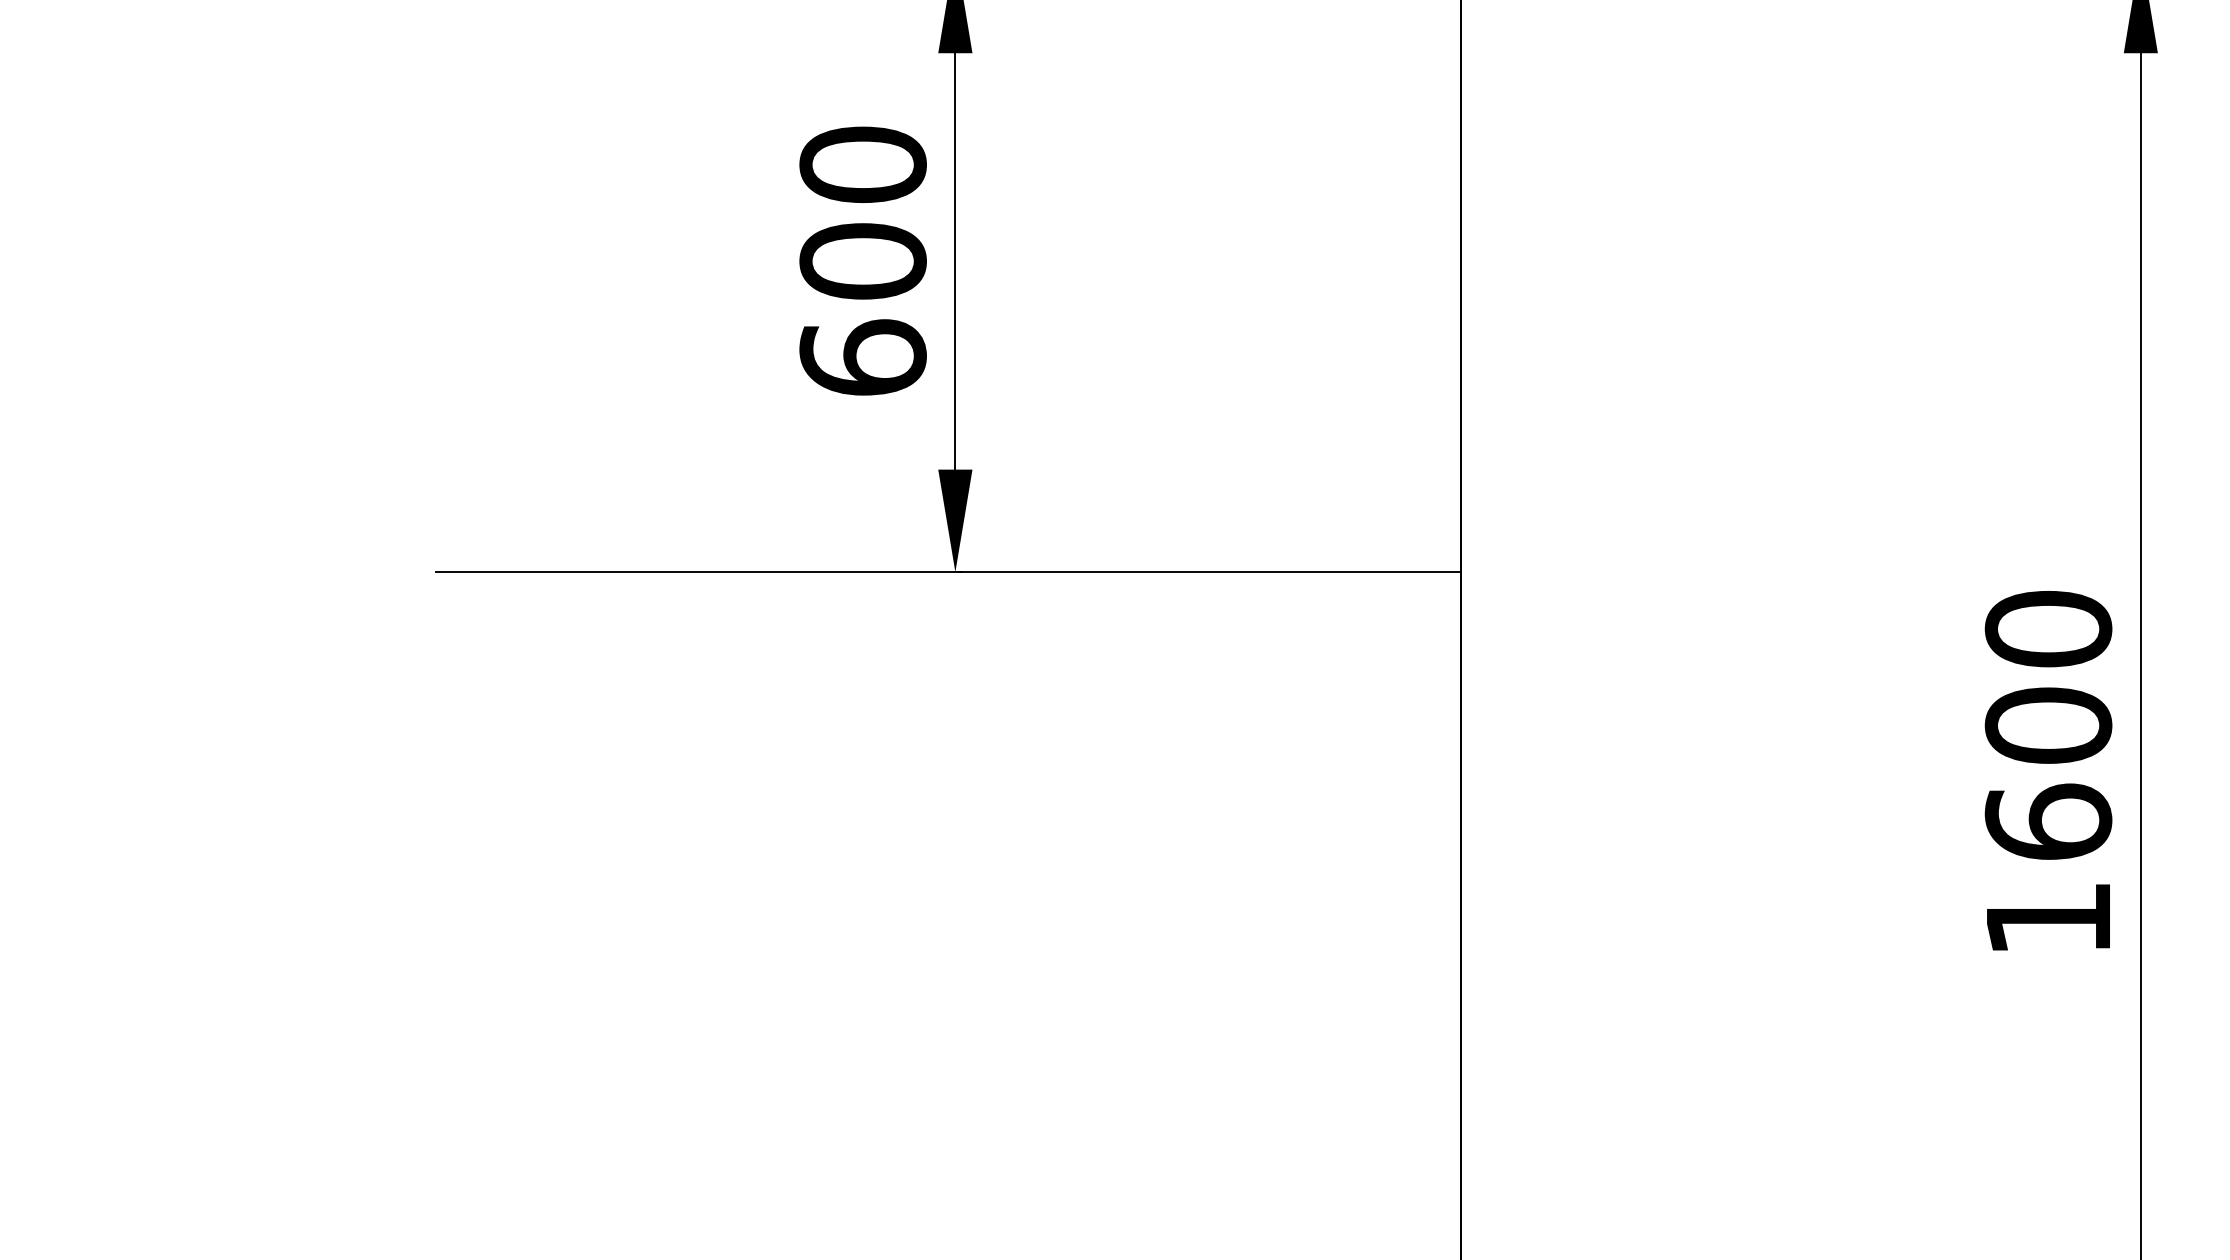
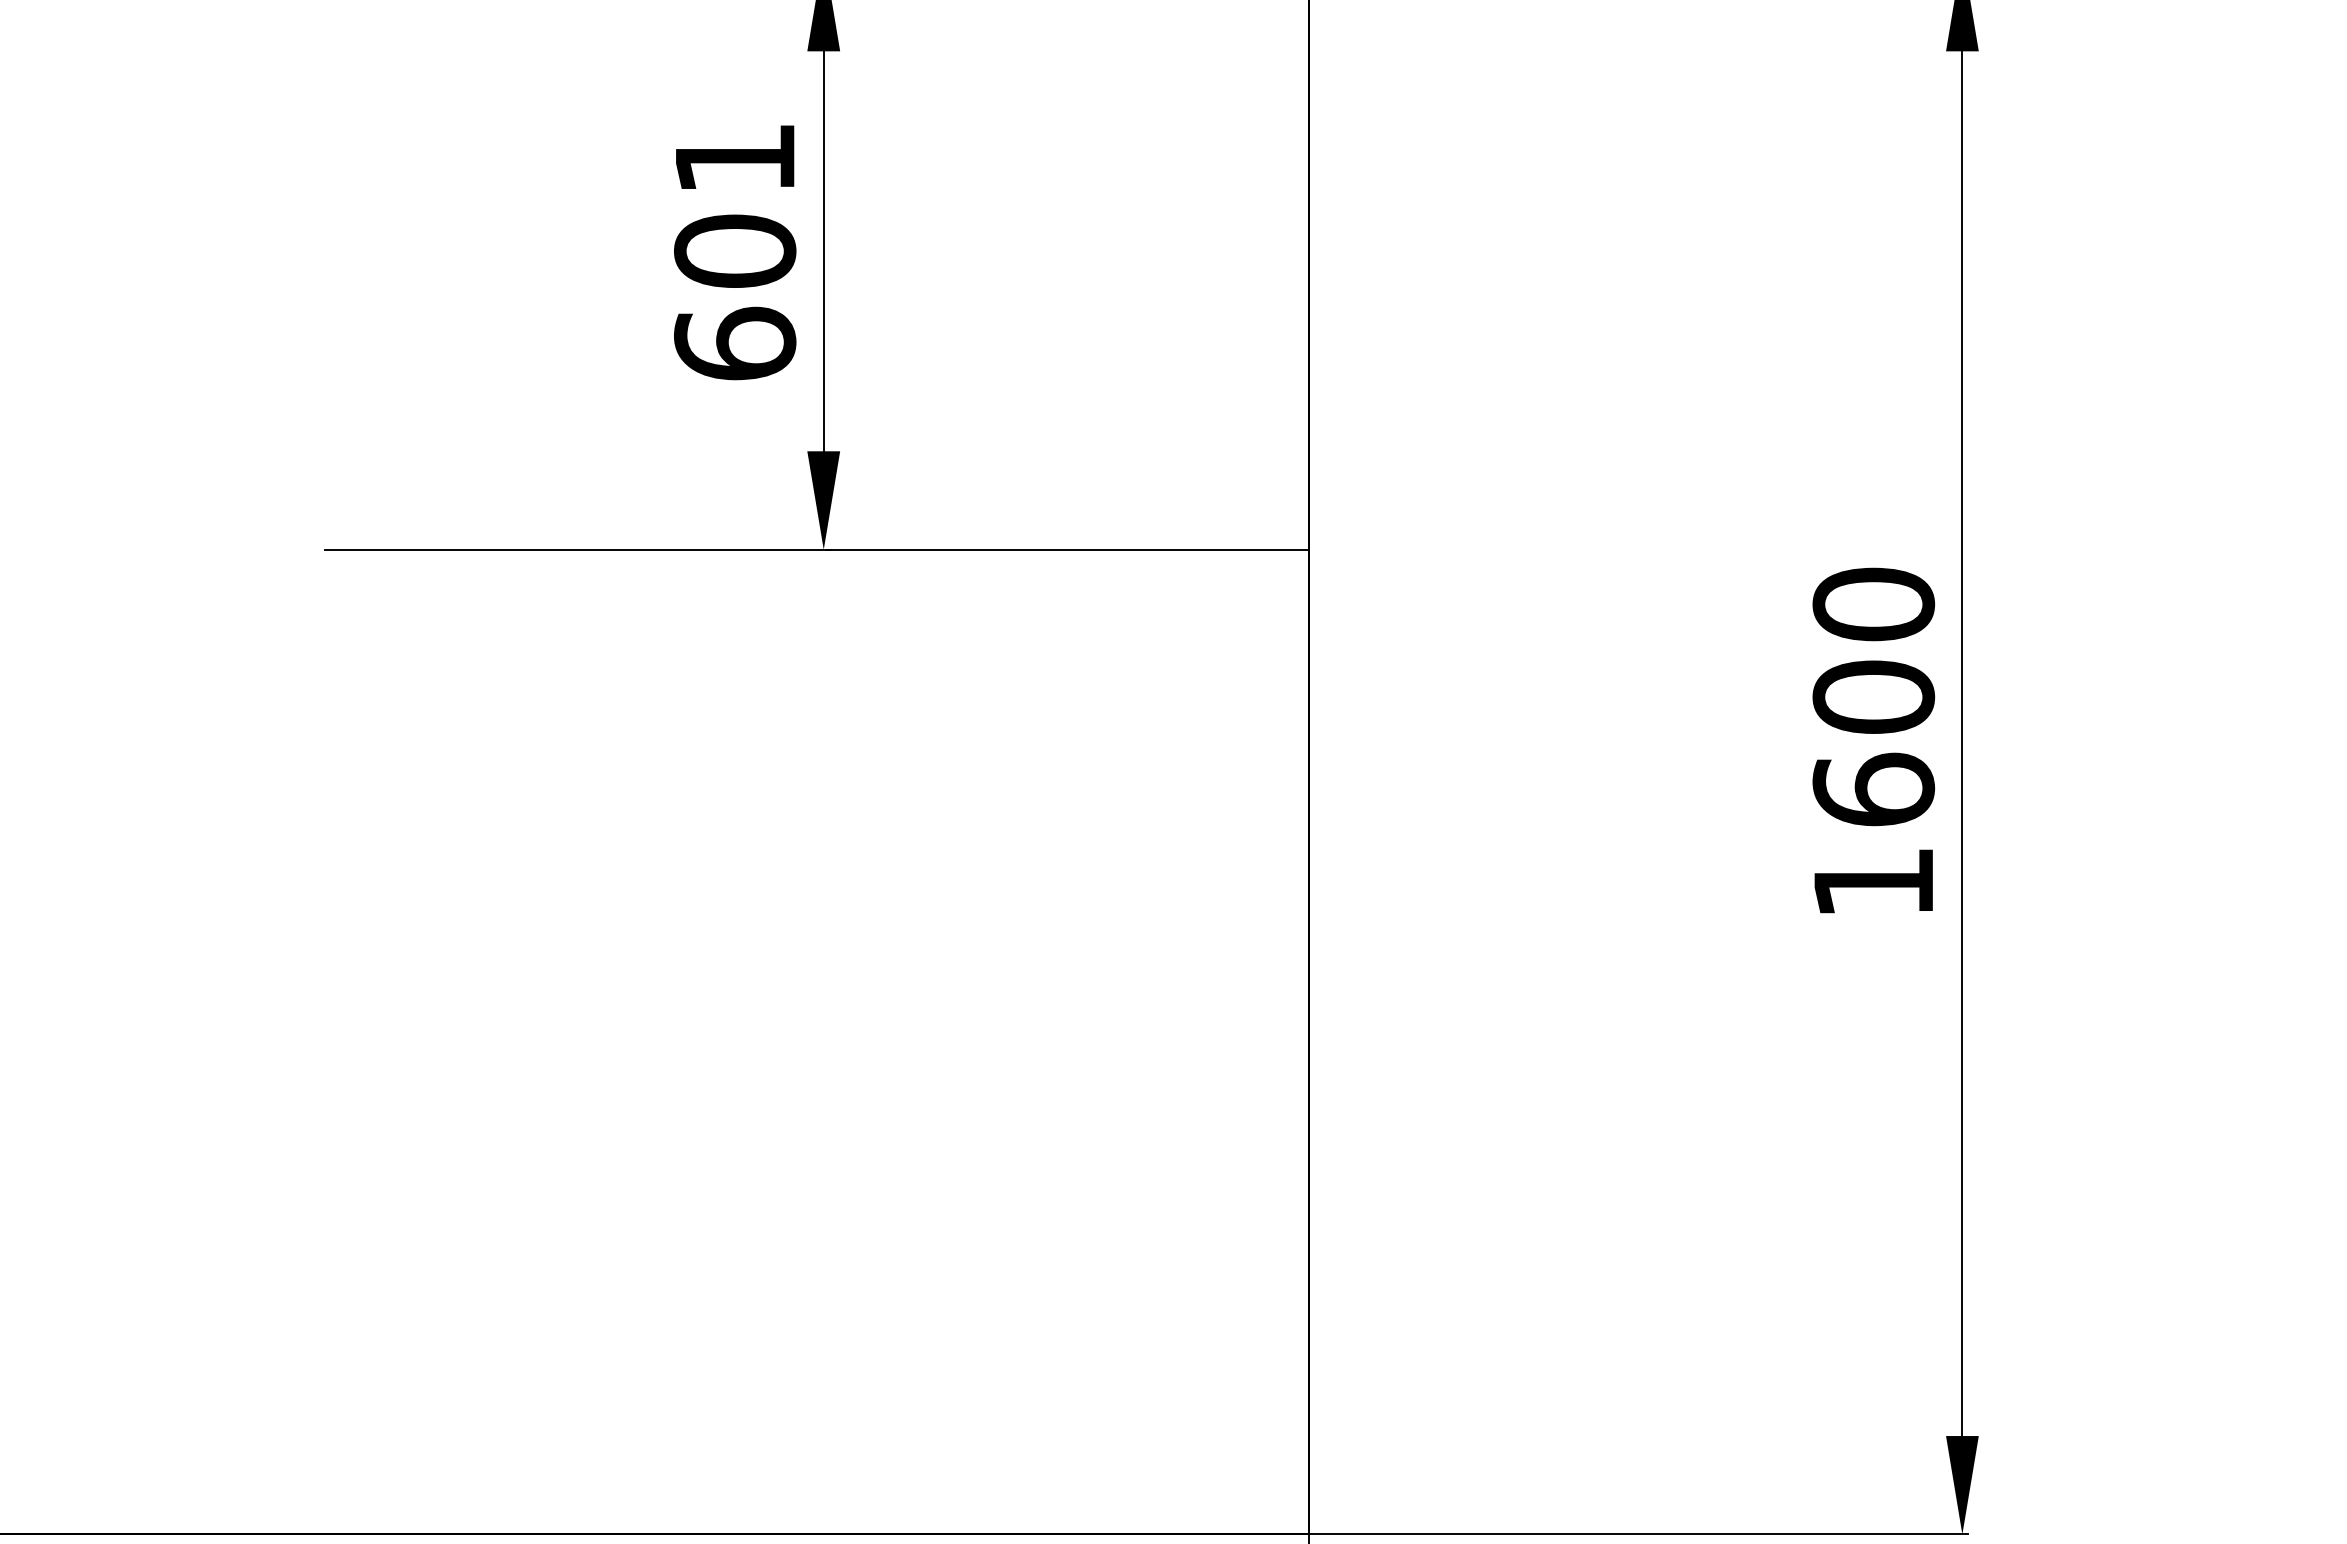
text: (863, 164) -> (735, 158), 600 -> 601

